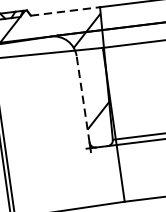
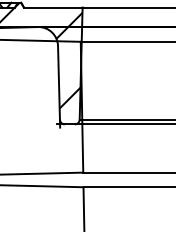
line: (65, 11) -> (53, 7), dashed -> solid
line: (83, 98) -> (59, 82), dashed -> solid

